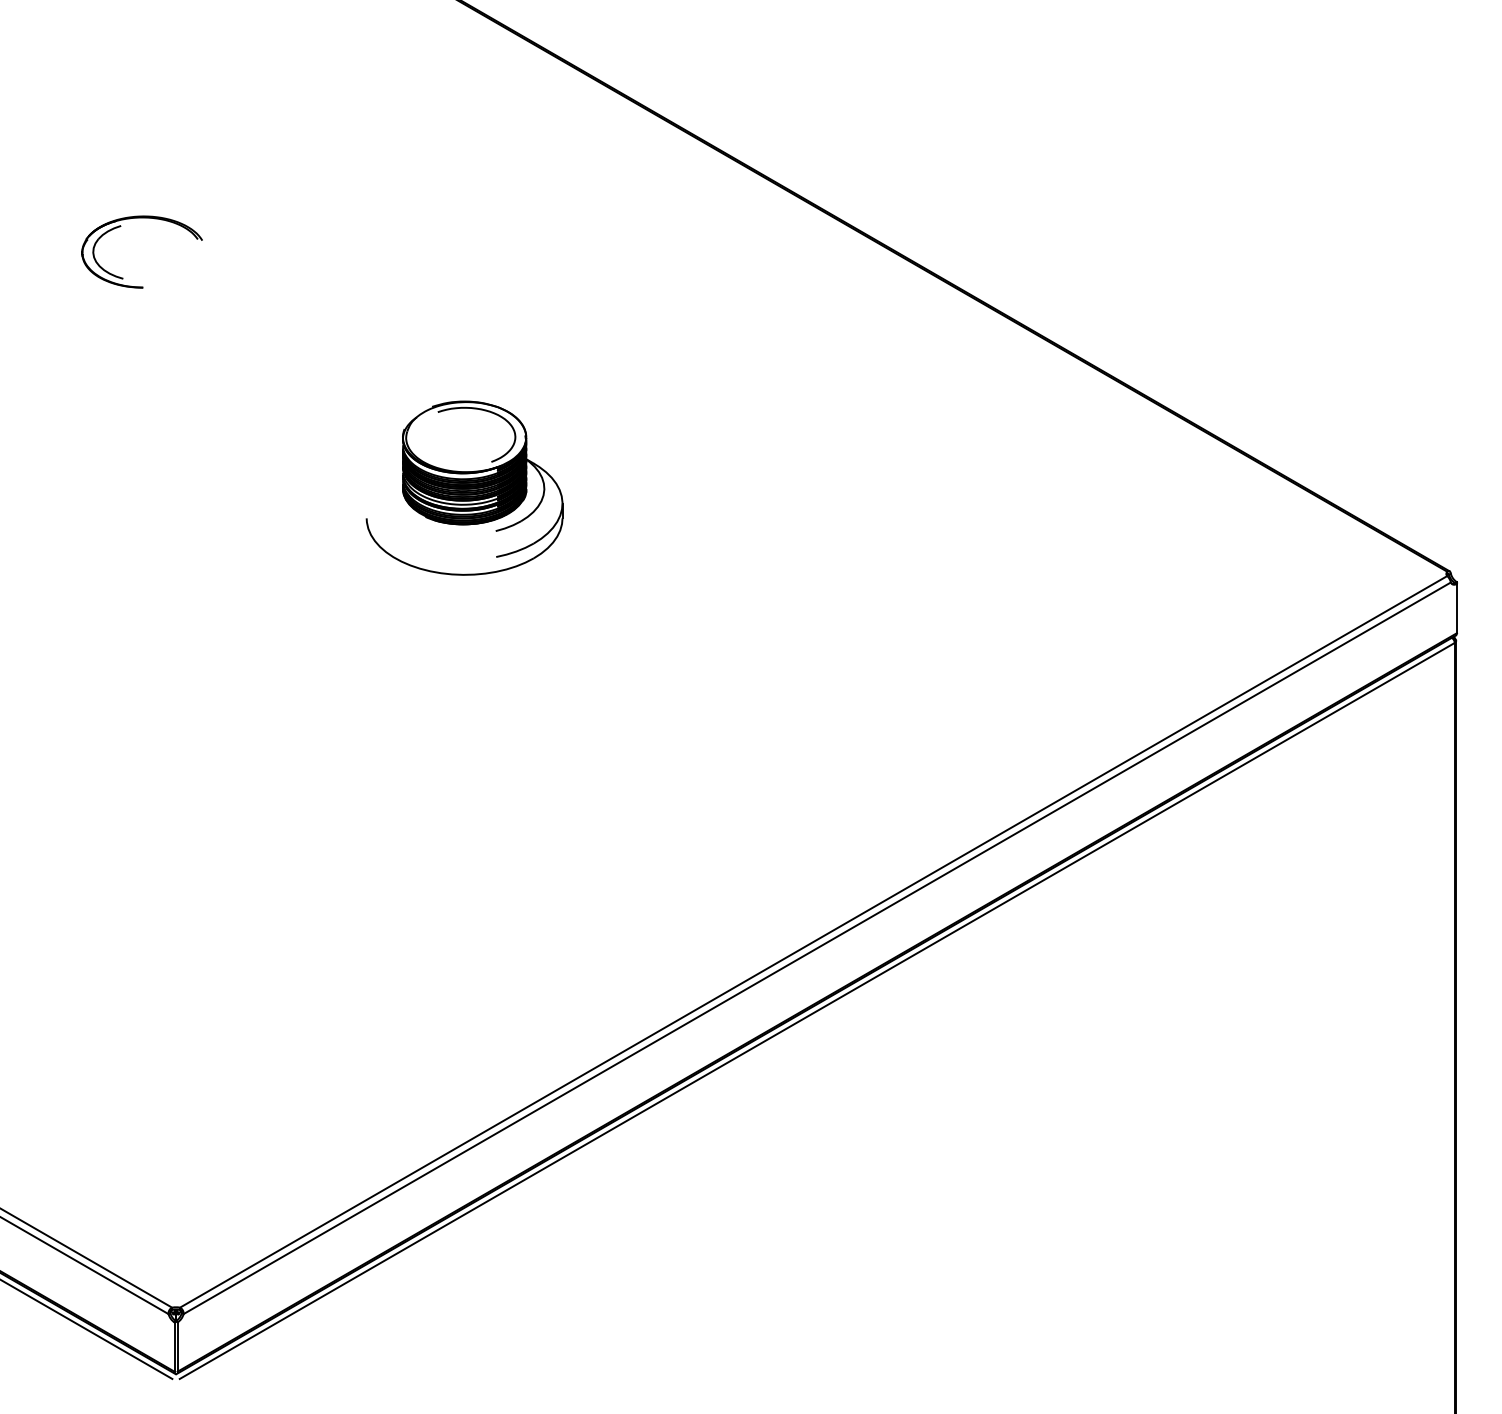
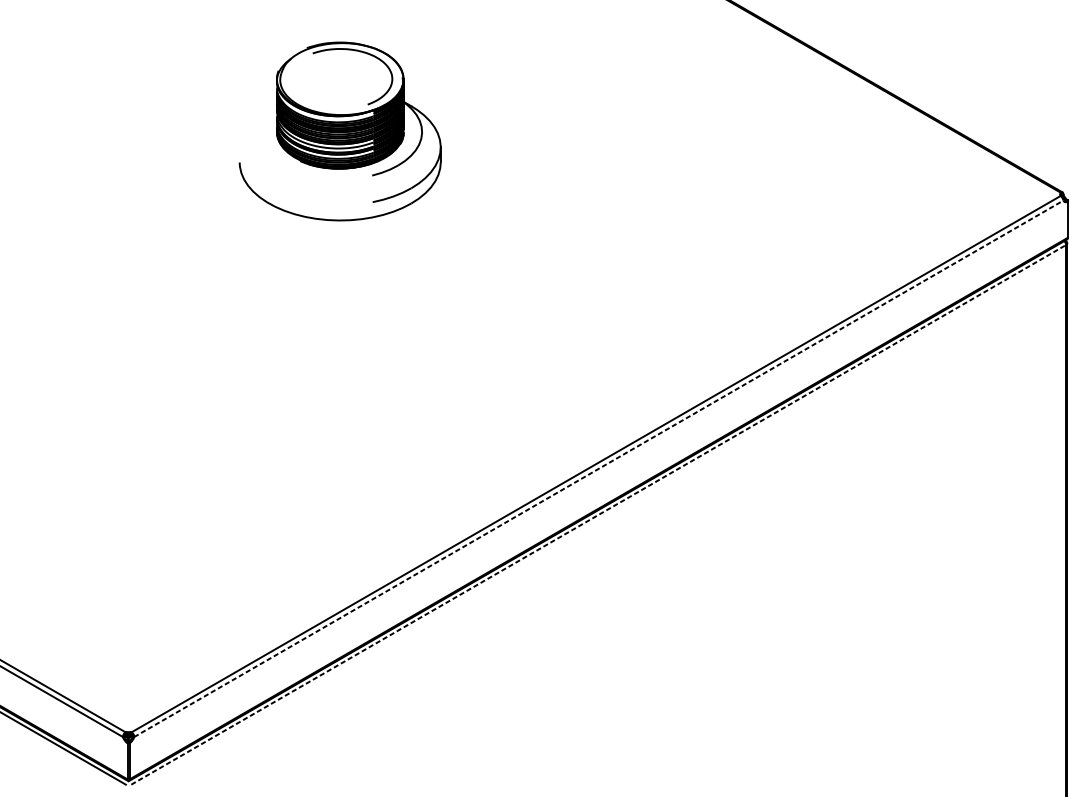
part: (464, 487) -> (340, 130), size x1.4
line: (817, 948) -> (598, 468), solid -> dashed
line: (817, 1010) -> (598, 514), solid -> dashed

